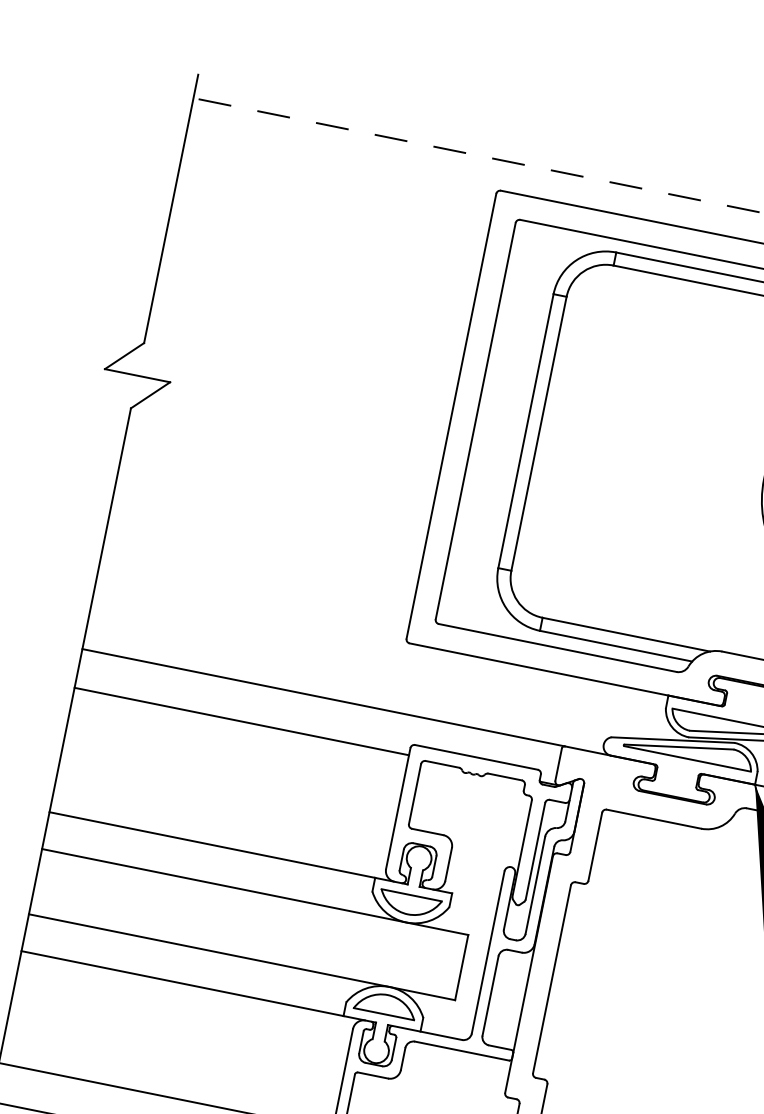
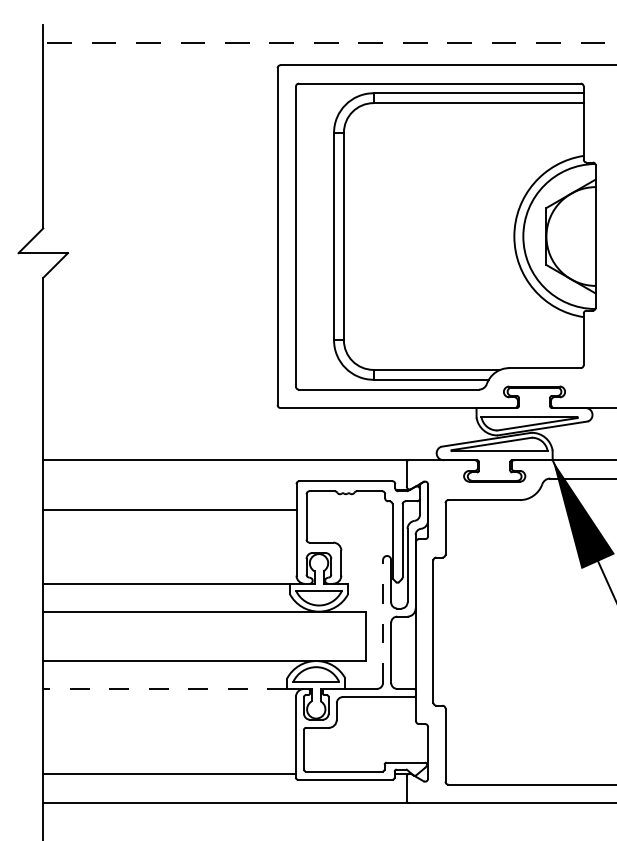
line: (241, 721) -> (169, 509), moved
line: (489, 951) -> (383, 620), solid -> dashed
line: (183, 983) -> (165, 688), solid -> dashed

